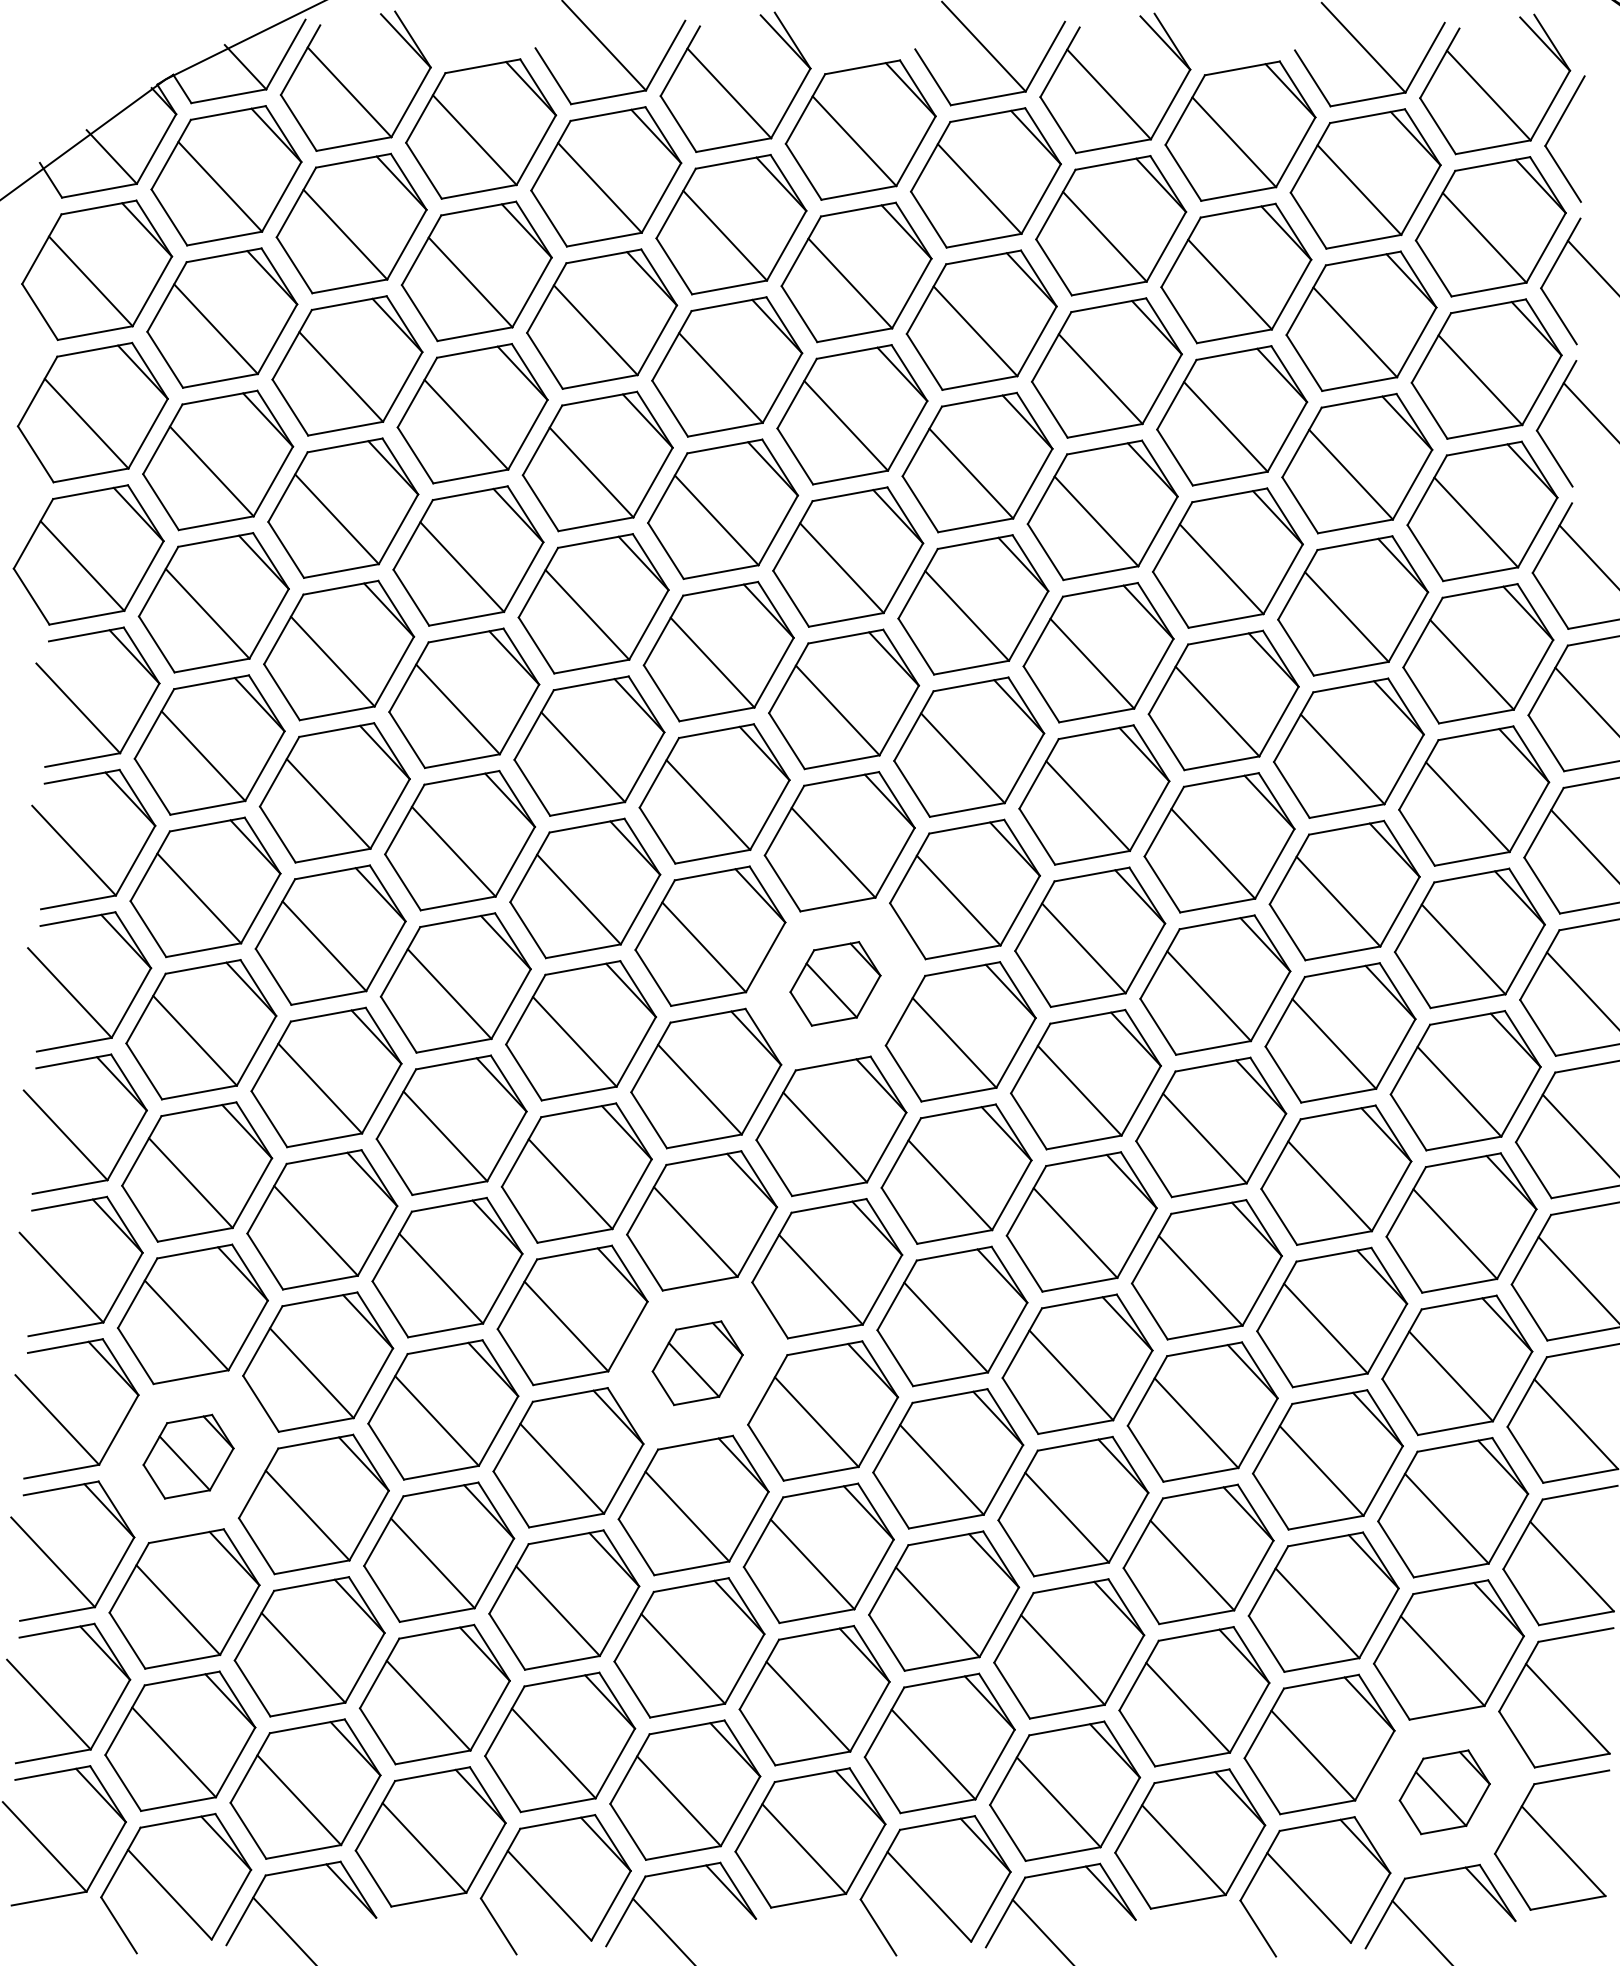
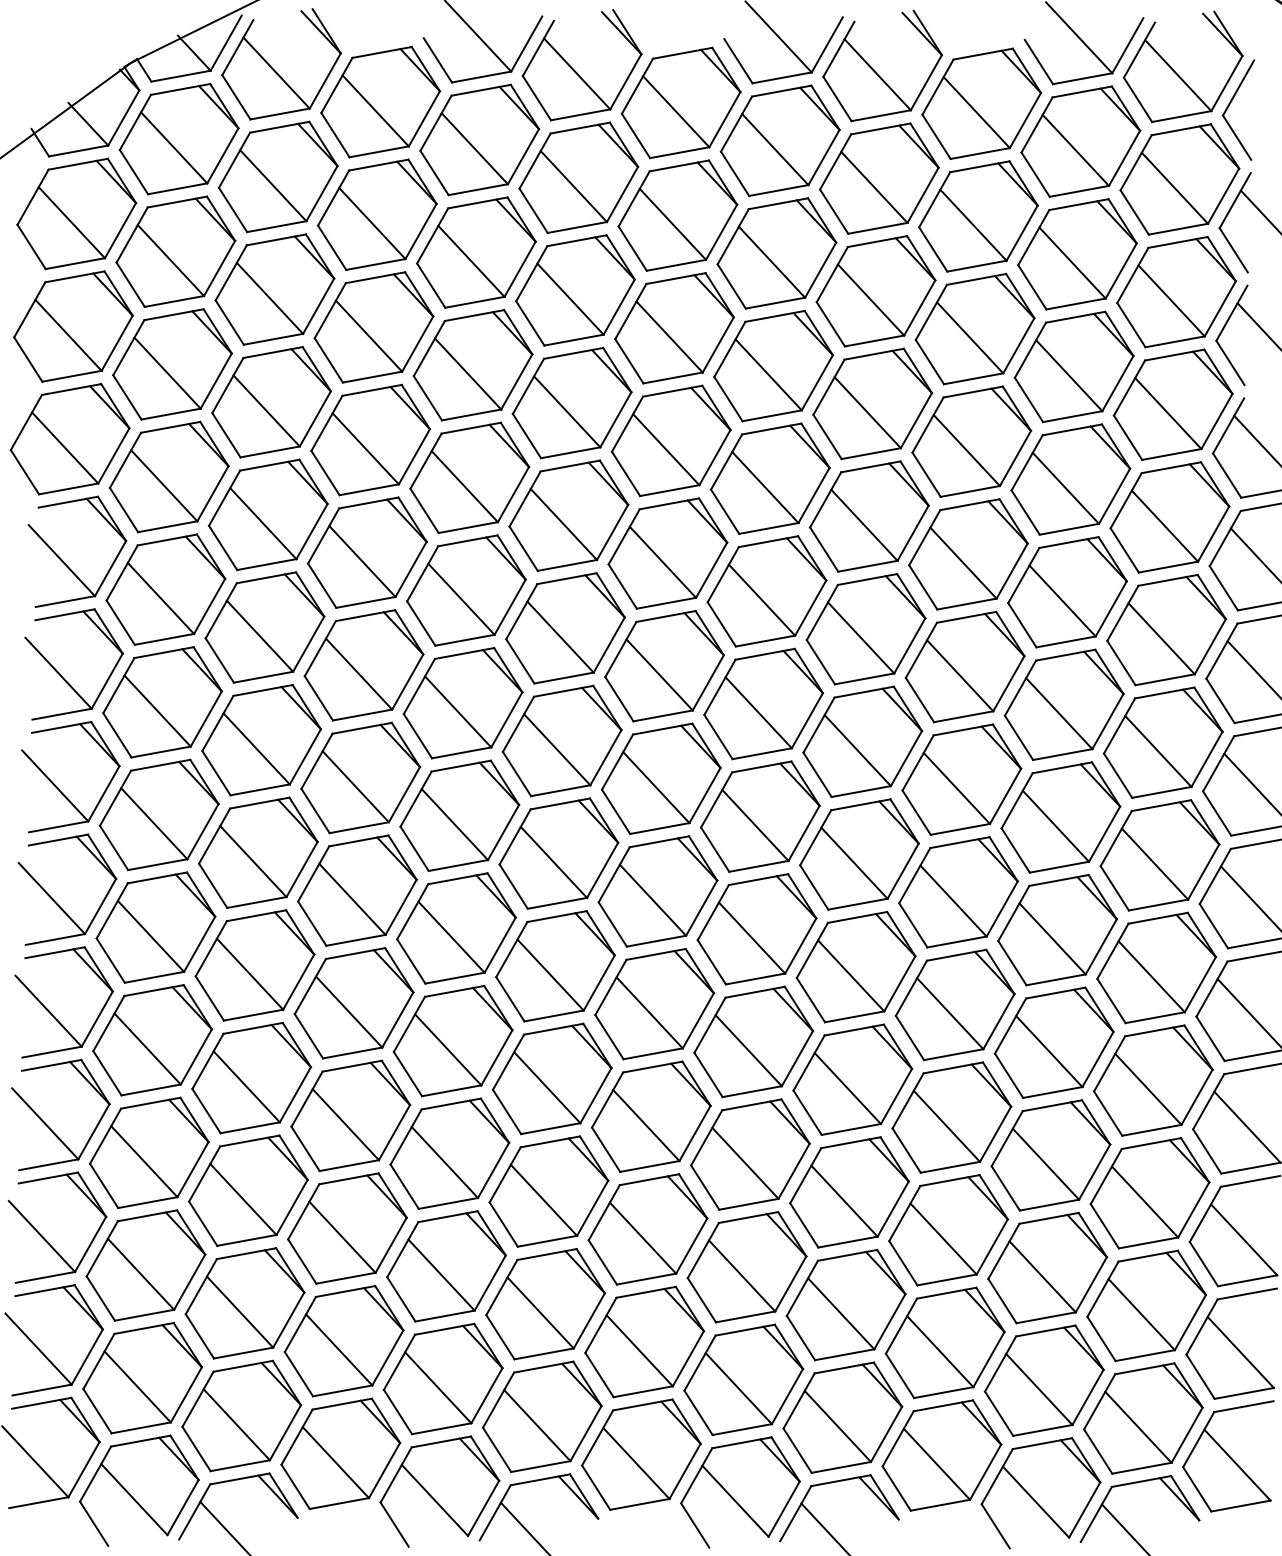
part: (834, 983) -> (660, 778), size x1.67
part: (696, 1362) -> (551, 1078), size x1.67
part: (187, 1456) -> (148, 1152), size x1.67
part: (1444, 1792) -> (1143, 1418), size x1.67

